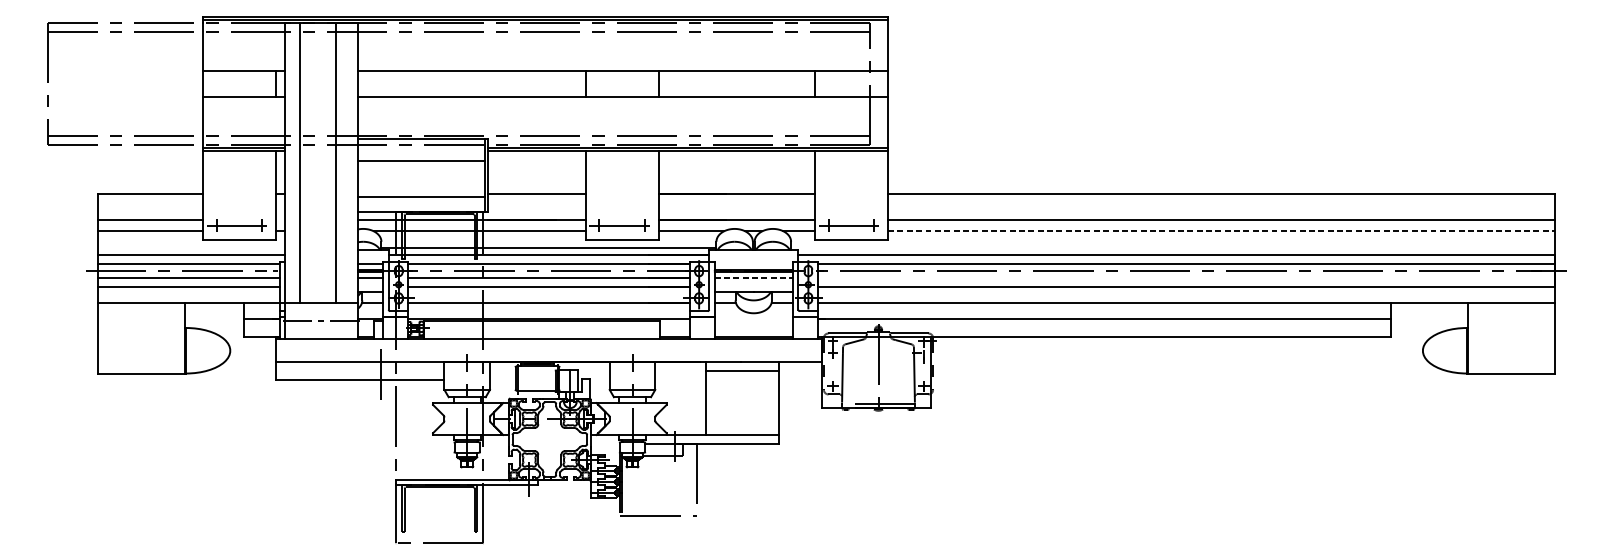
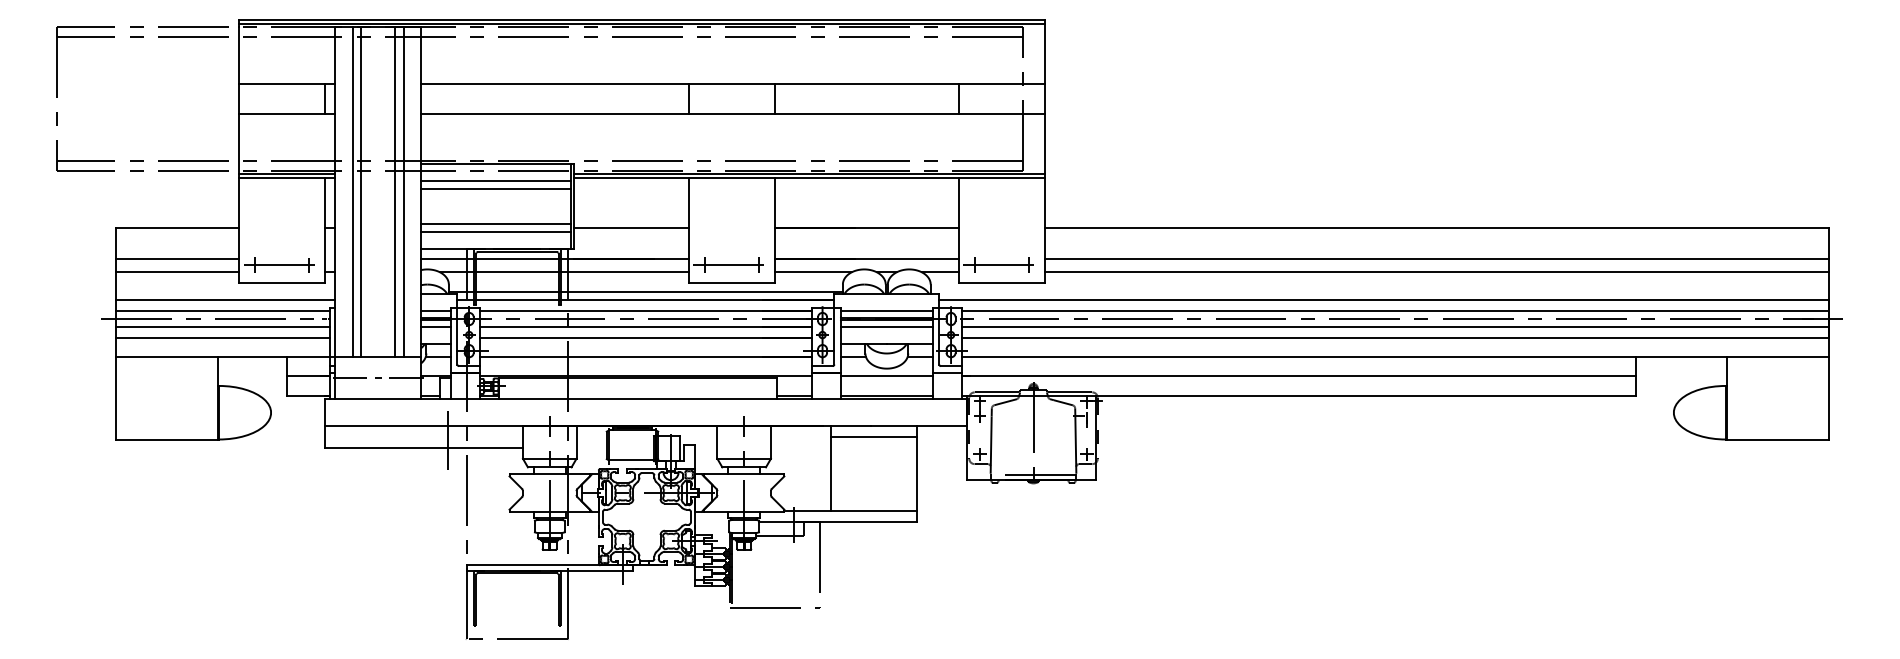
line: (421, 153) -> (495, 180), added
line: (307, 162) -> (361, 191), added
line: (342, 162) -> (403, 191), added
line: (421, 189) -> (495, 223), added
line: (1221, 231) -> (1437, 272), dashed -> solid
line: (753, 264) -> (886, 311), added
line: (754, 278) -> (887, 327), dashed -> solid
line: (1186, 278) -> (1395, 327), added
line: (753, 319) -> (886, 375), added

